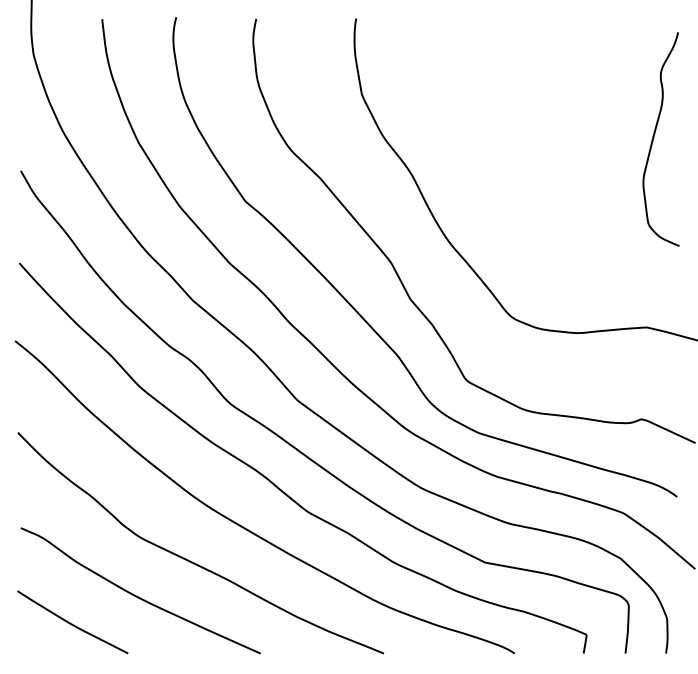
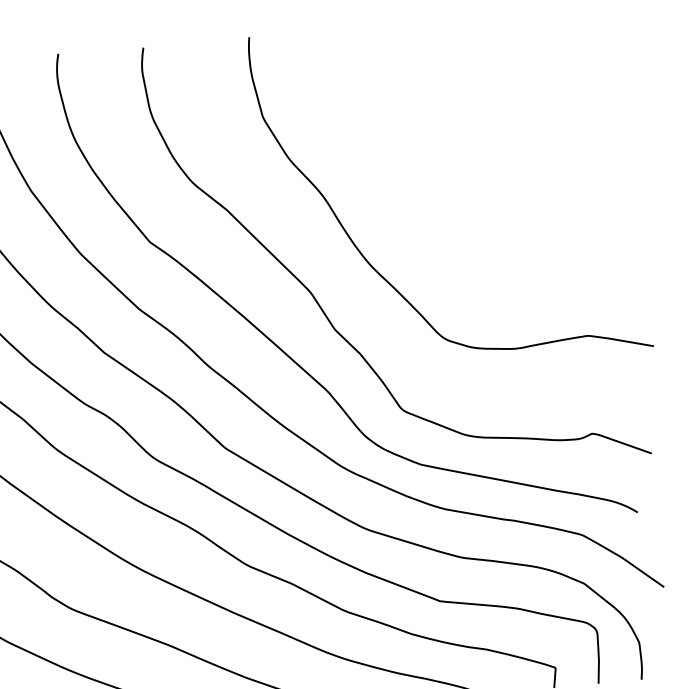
curve: (654, 137) -> (577, 133), removed

